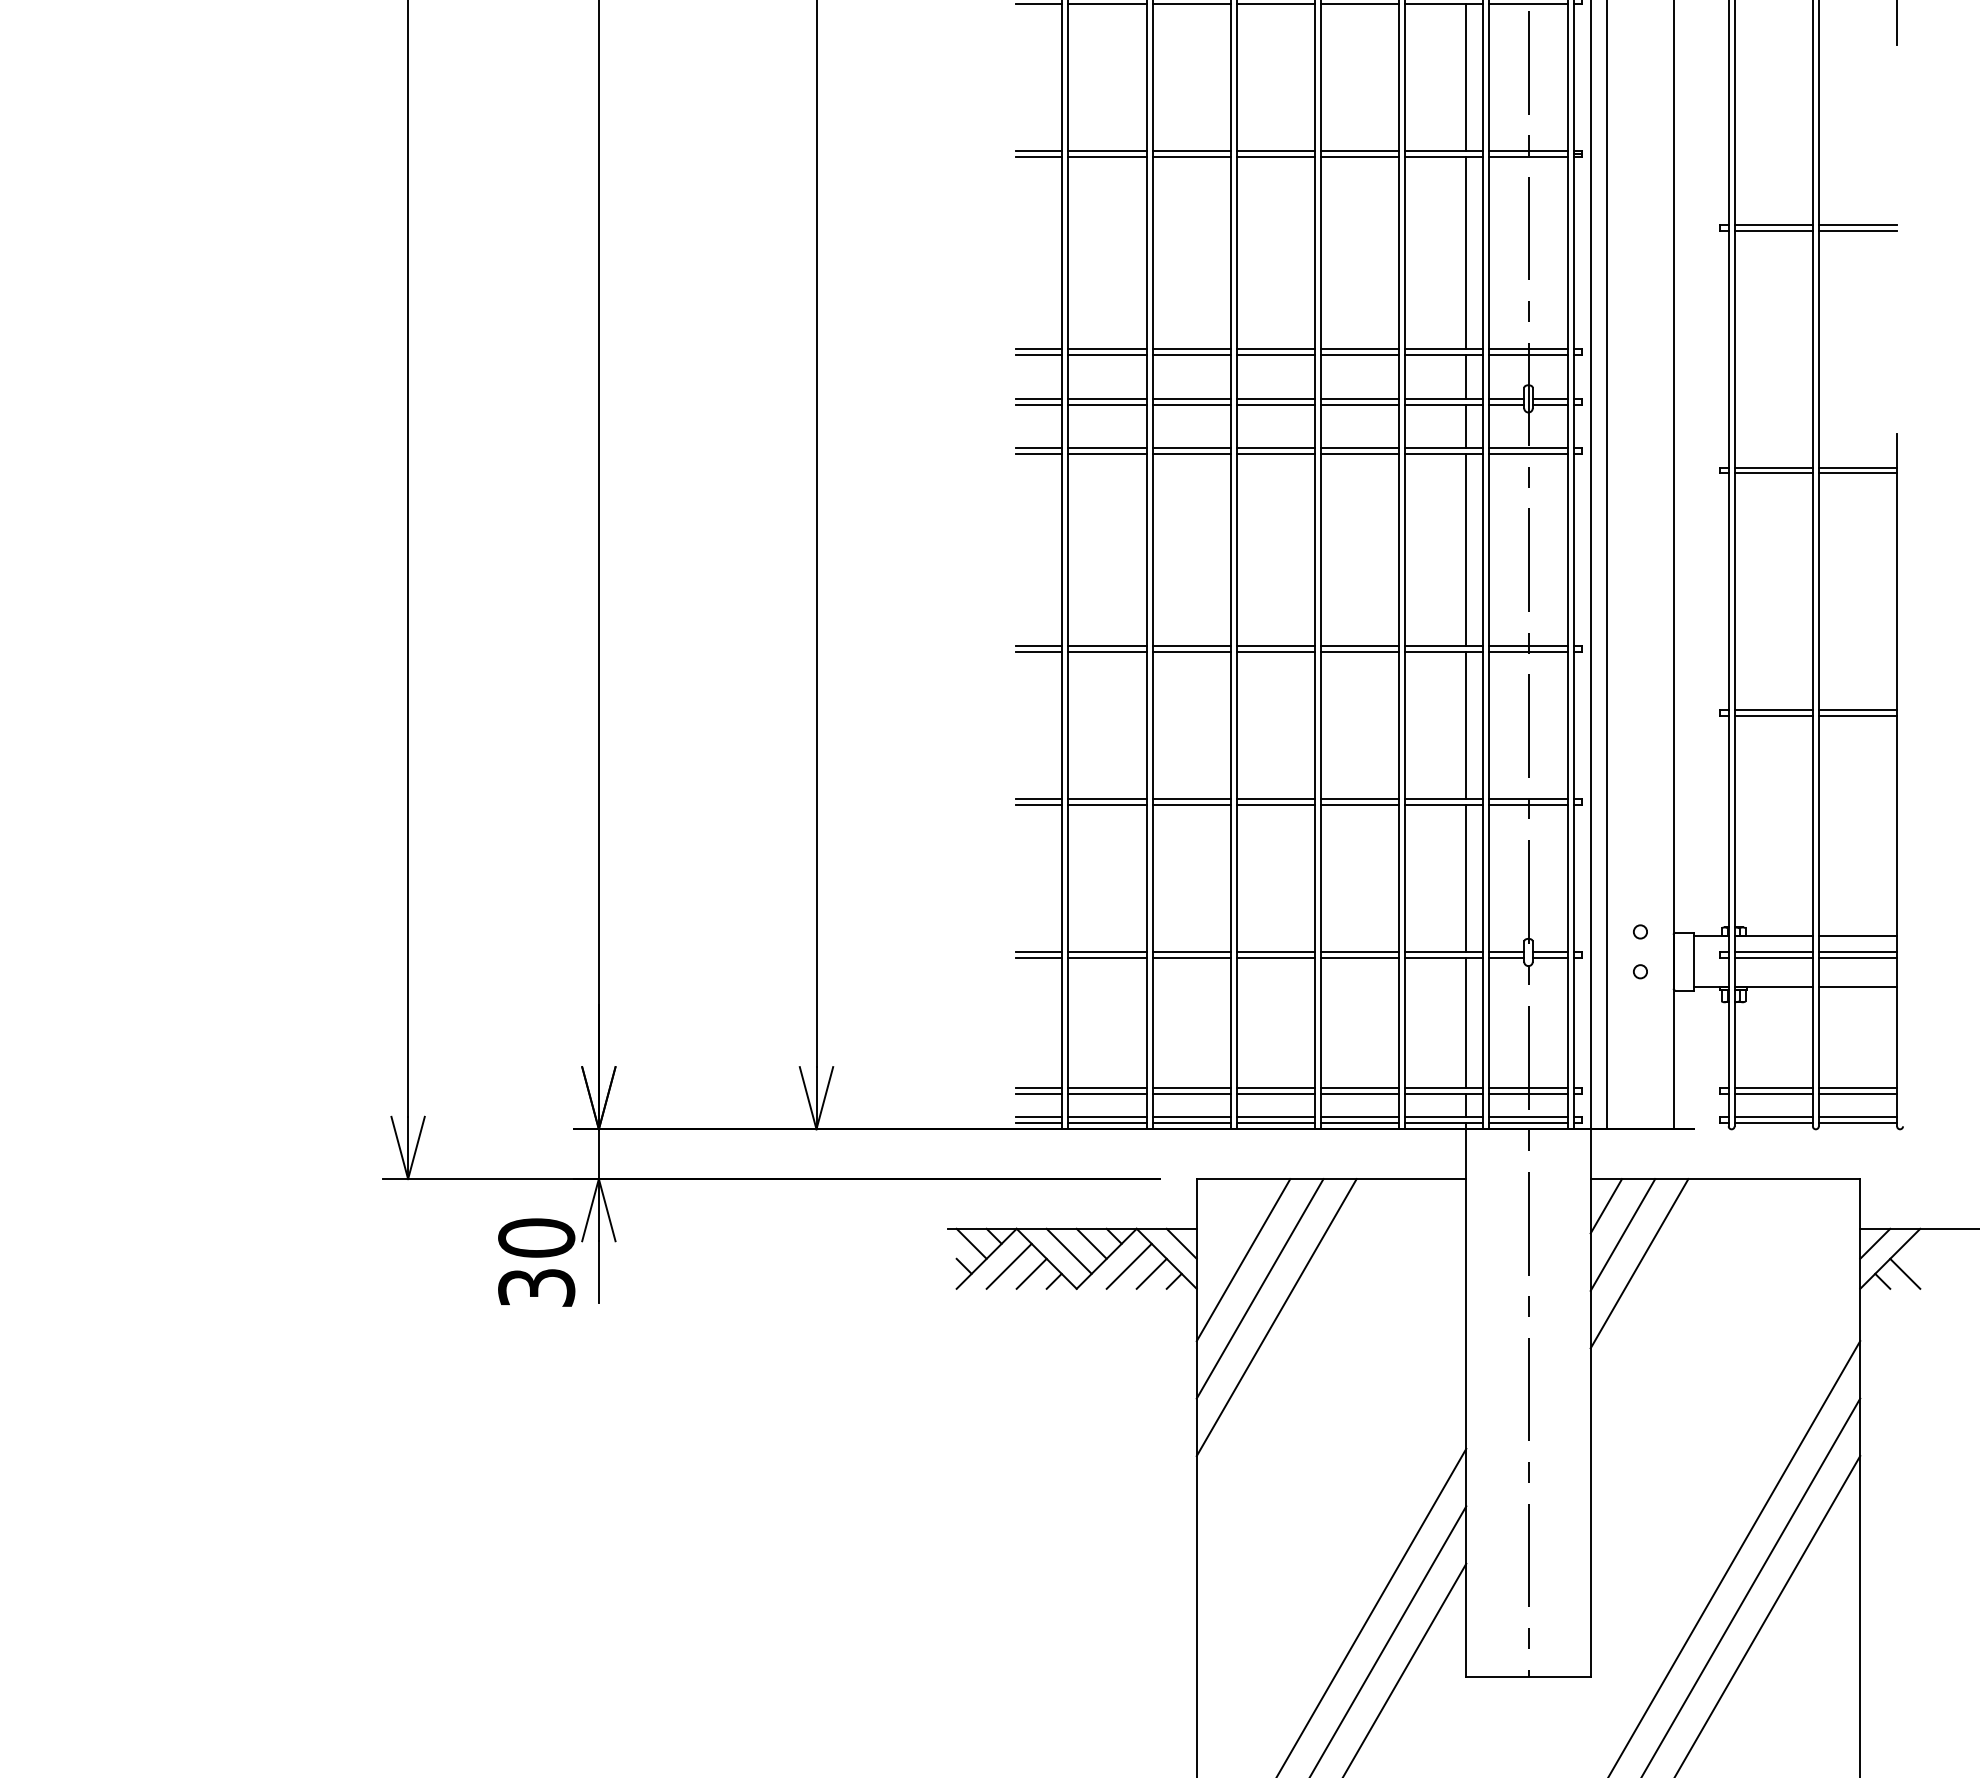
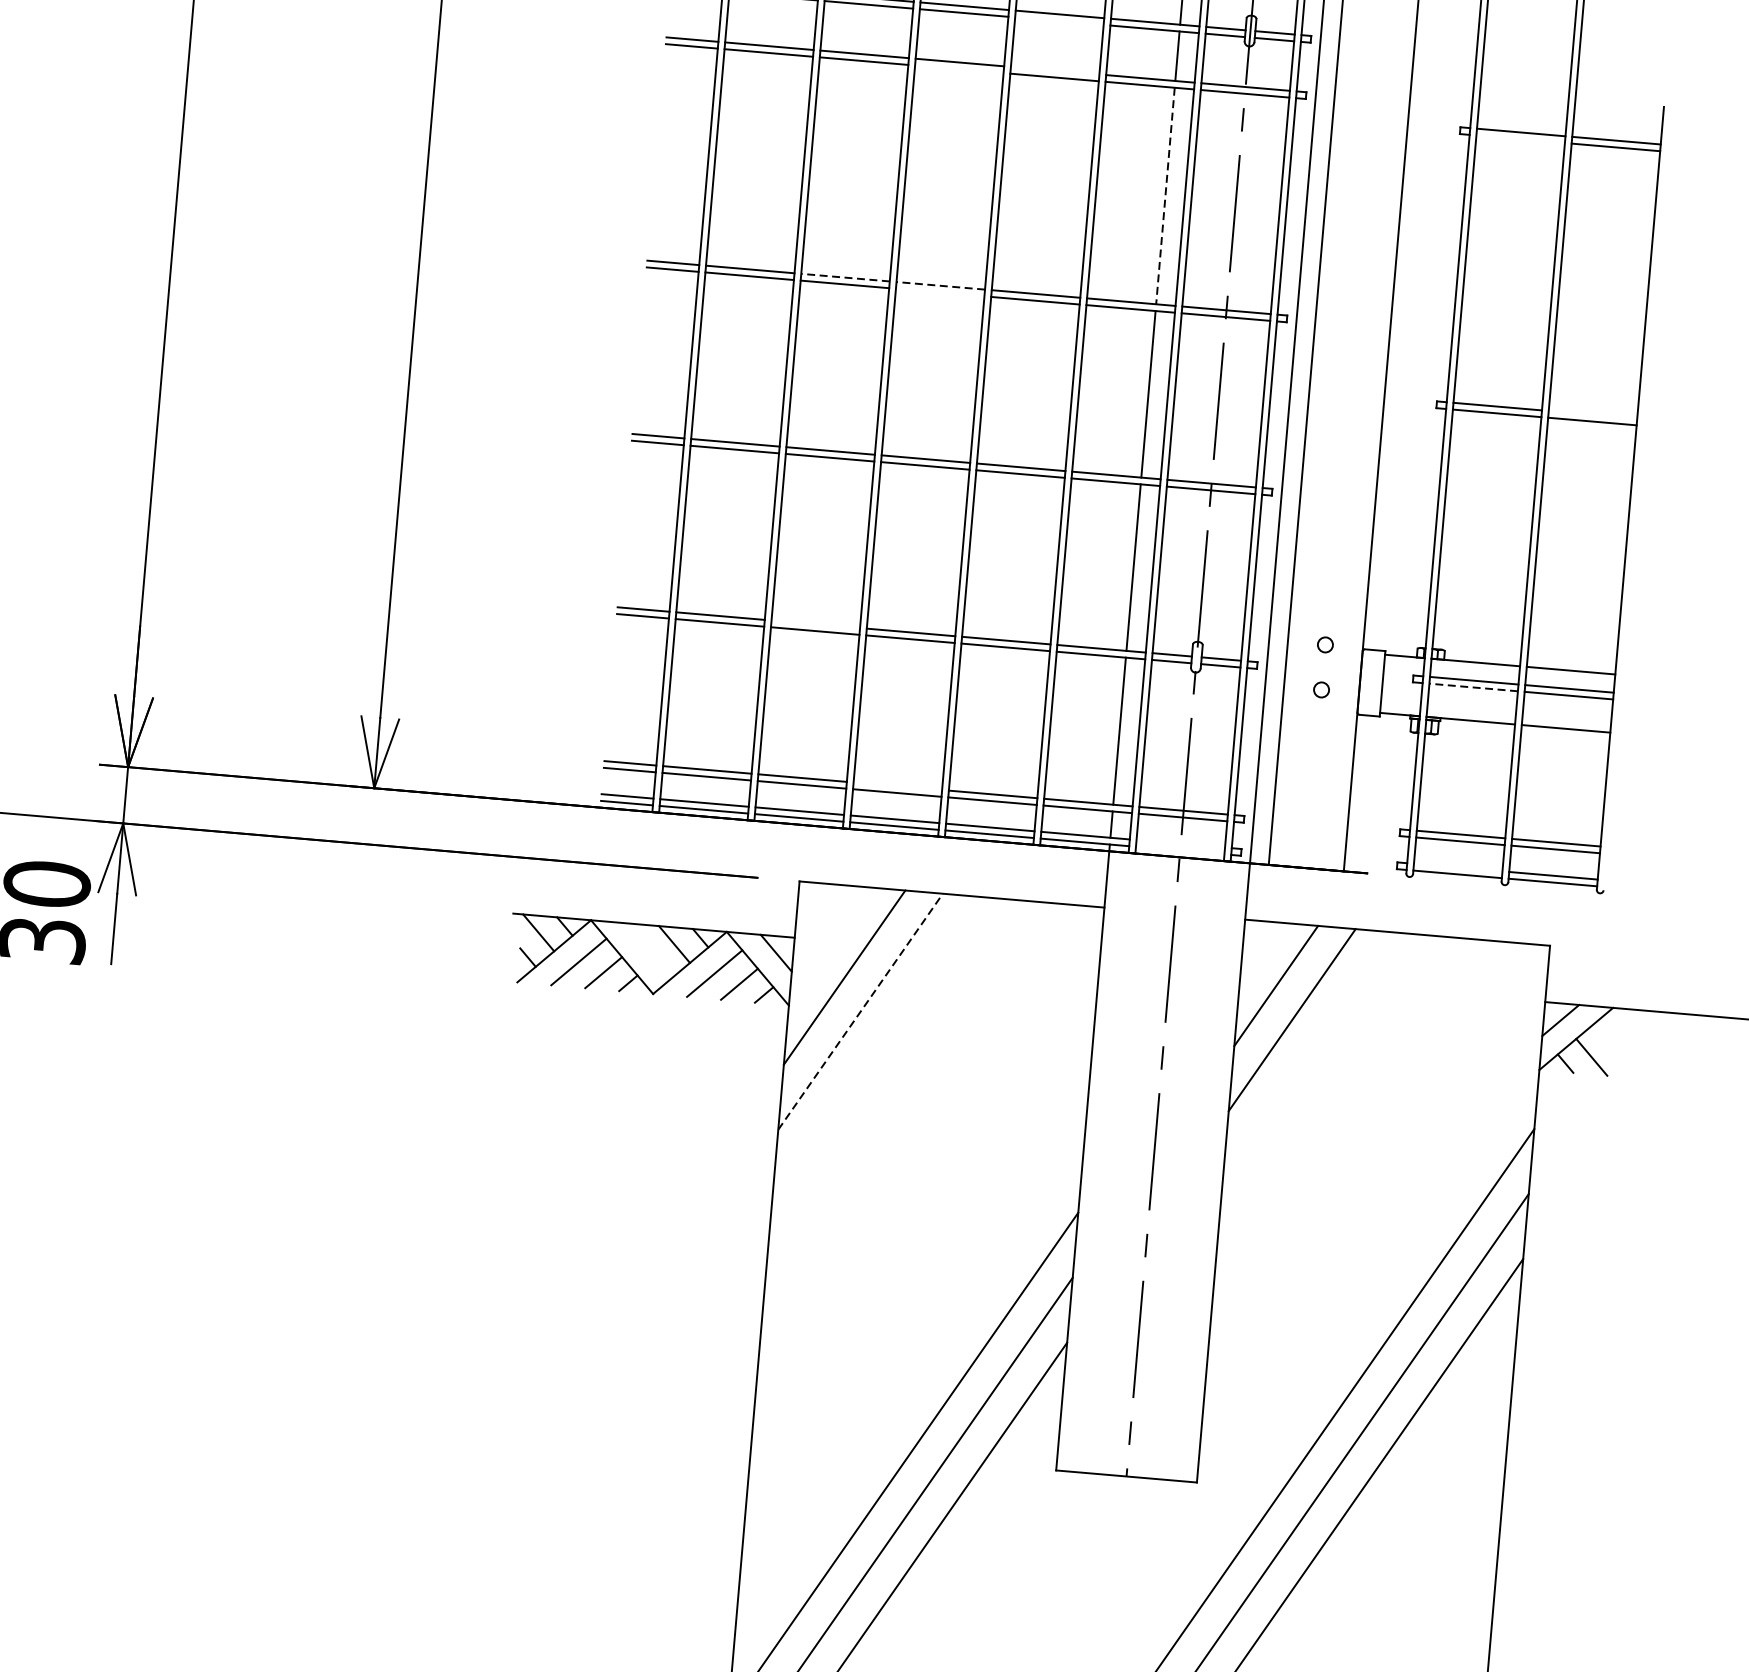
line: (1359, 404) -> (1058, 21), removed
line: (1359, 448) -> (1054, 70), removed
line: (1275, 454) -> (958, 69), removed
line: (1773, 473) -> (1520, 139), removed
line: (1466, 550) -> (1165, 196), solid -> dashed
line: (1191, 645) -> (845, 277), solid -> dashed
line: (1275, 645) -> (940, 285), solid -> dashed
line: (1275, 651) -> (939, 292), removed
line: (1857, 709) -> (1592, 414), removed
line: (1191, 952) -> (815, 624), removed
line: (1773, 958) -> (1473, 687), solid -> dashed
line: (1275, 1088) -> (897, 786), removed
line: (1528, 1117) -> (1180, 843), removed
line: (1773, 1117) -> (1457, 867), removed
line: (1528, 1123) -> (1180, 850), removed
line: (1606, 1206) -> (1260, 952), removed
line: (1068, 1250) -> (647, 949), removed
line: (1260, 1288) -> (861, 1011), solid -> dashed
line: (1276, 1317) -> (876, 1045), removed

